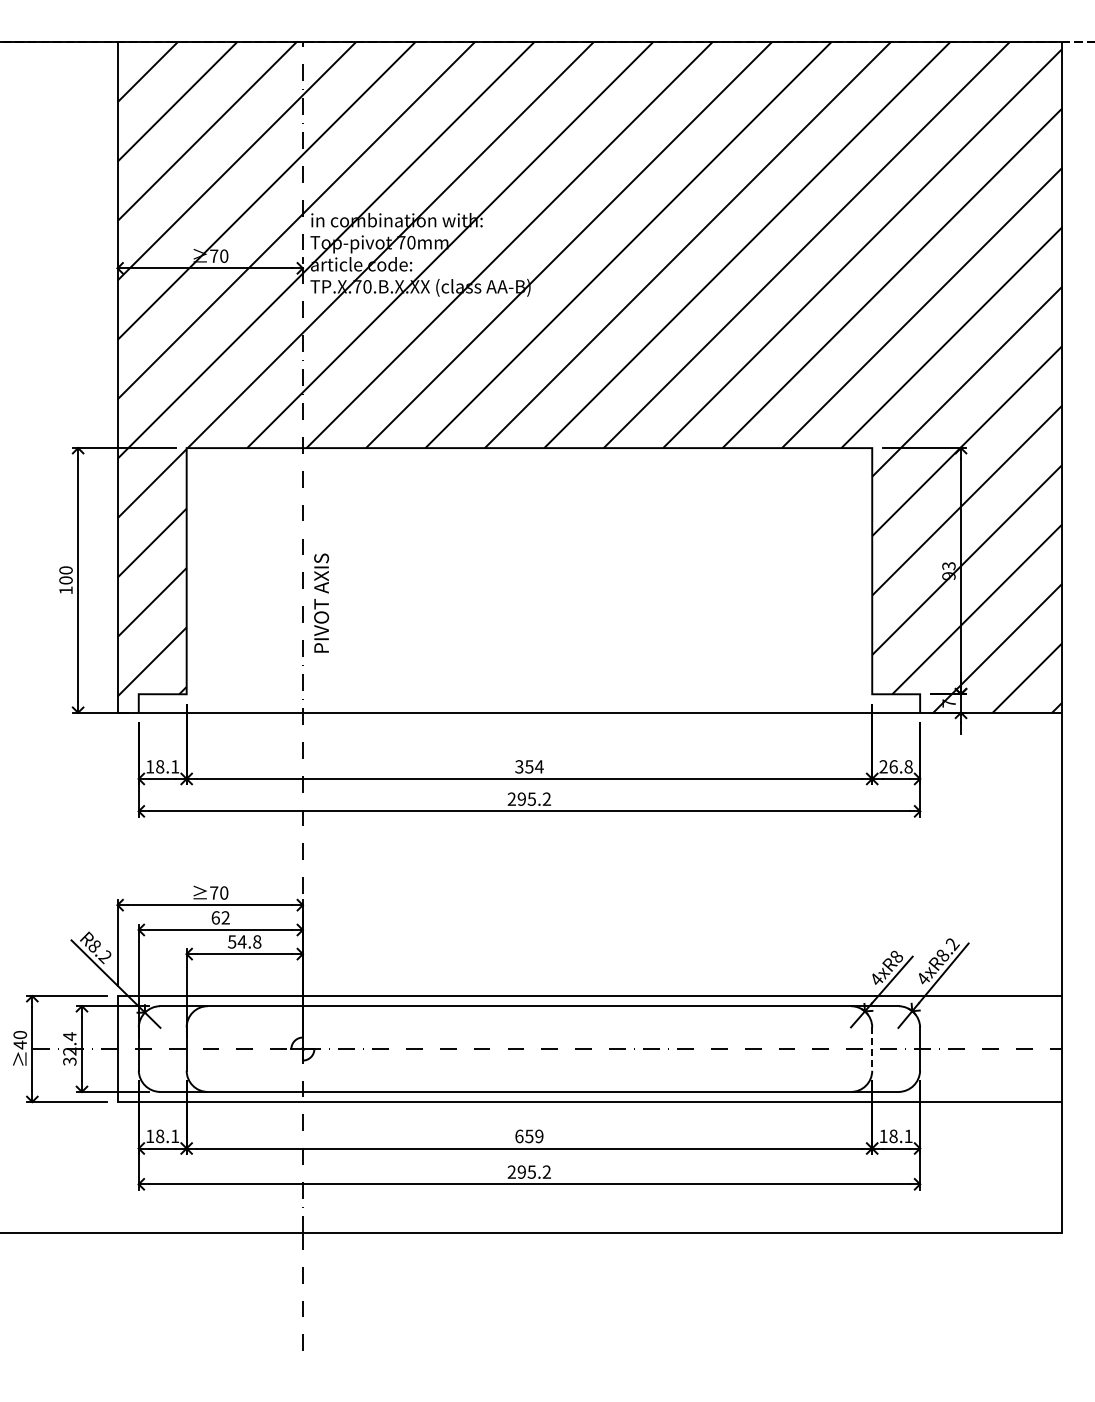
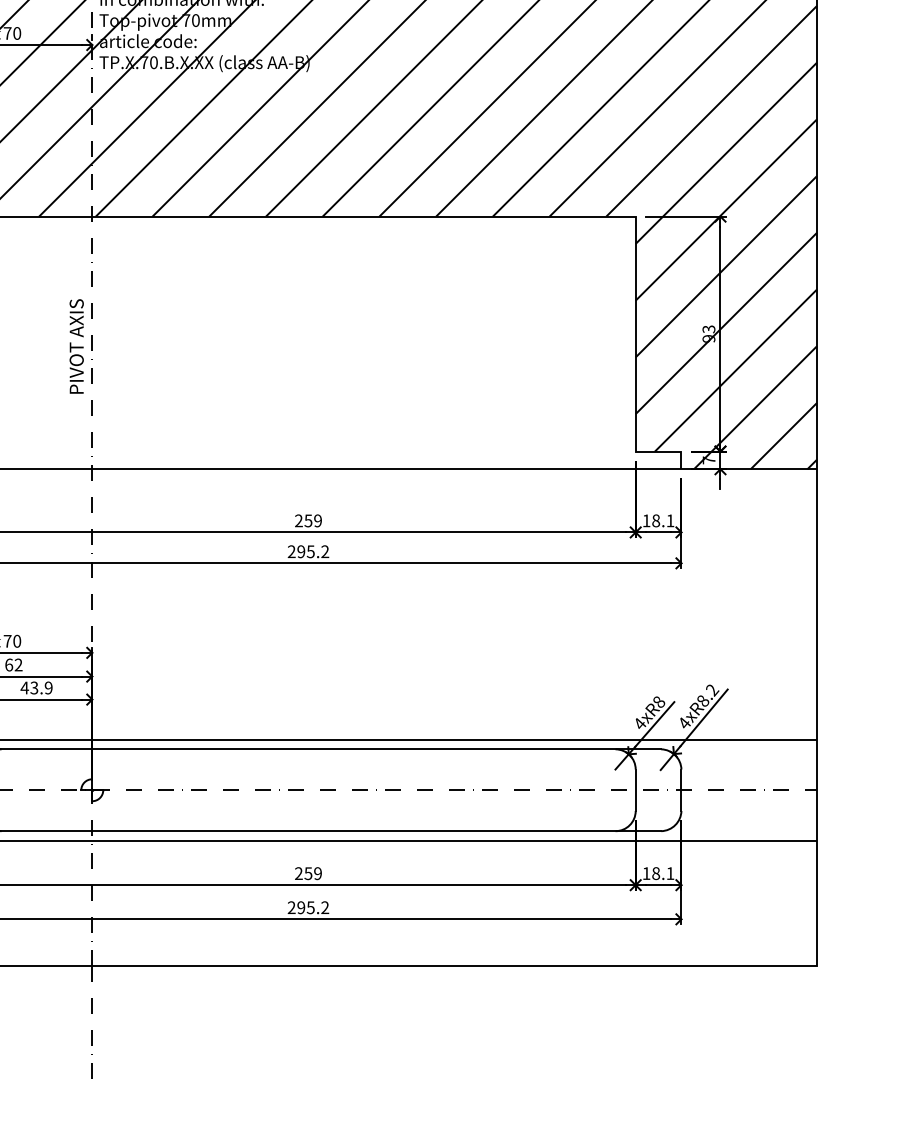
text: (321, 602) -> (76, 345), moved
text: (529, 766) -> (308, 520), 354 -> 259
text: (895, 766) -> (657, 520), 26.8 -> 18.1
text: (244, 941) -> (36, 687), 54.8 -> 43.9
line: (872, 1049) -> (635, 790), dashed -> solid
text: (519, 1136) -> (299, 873), 659 -> 259

